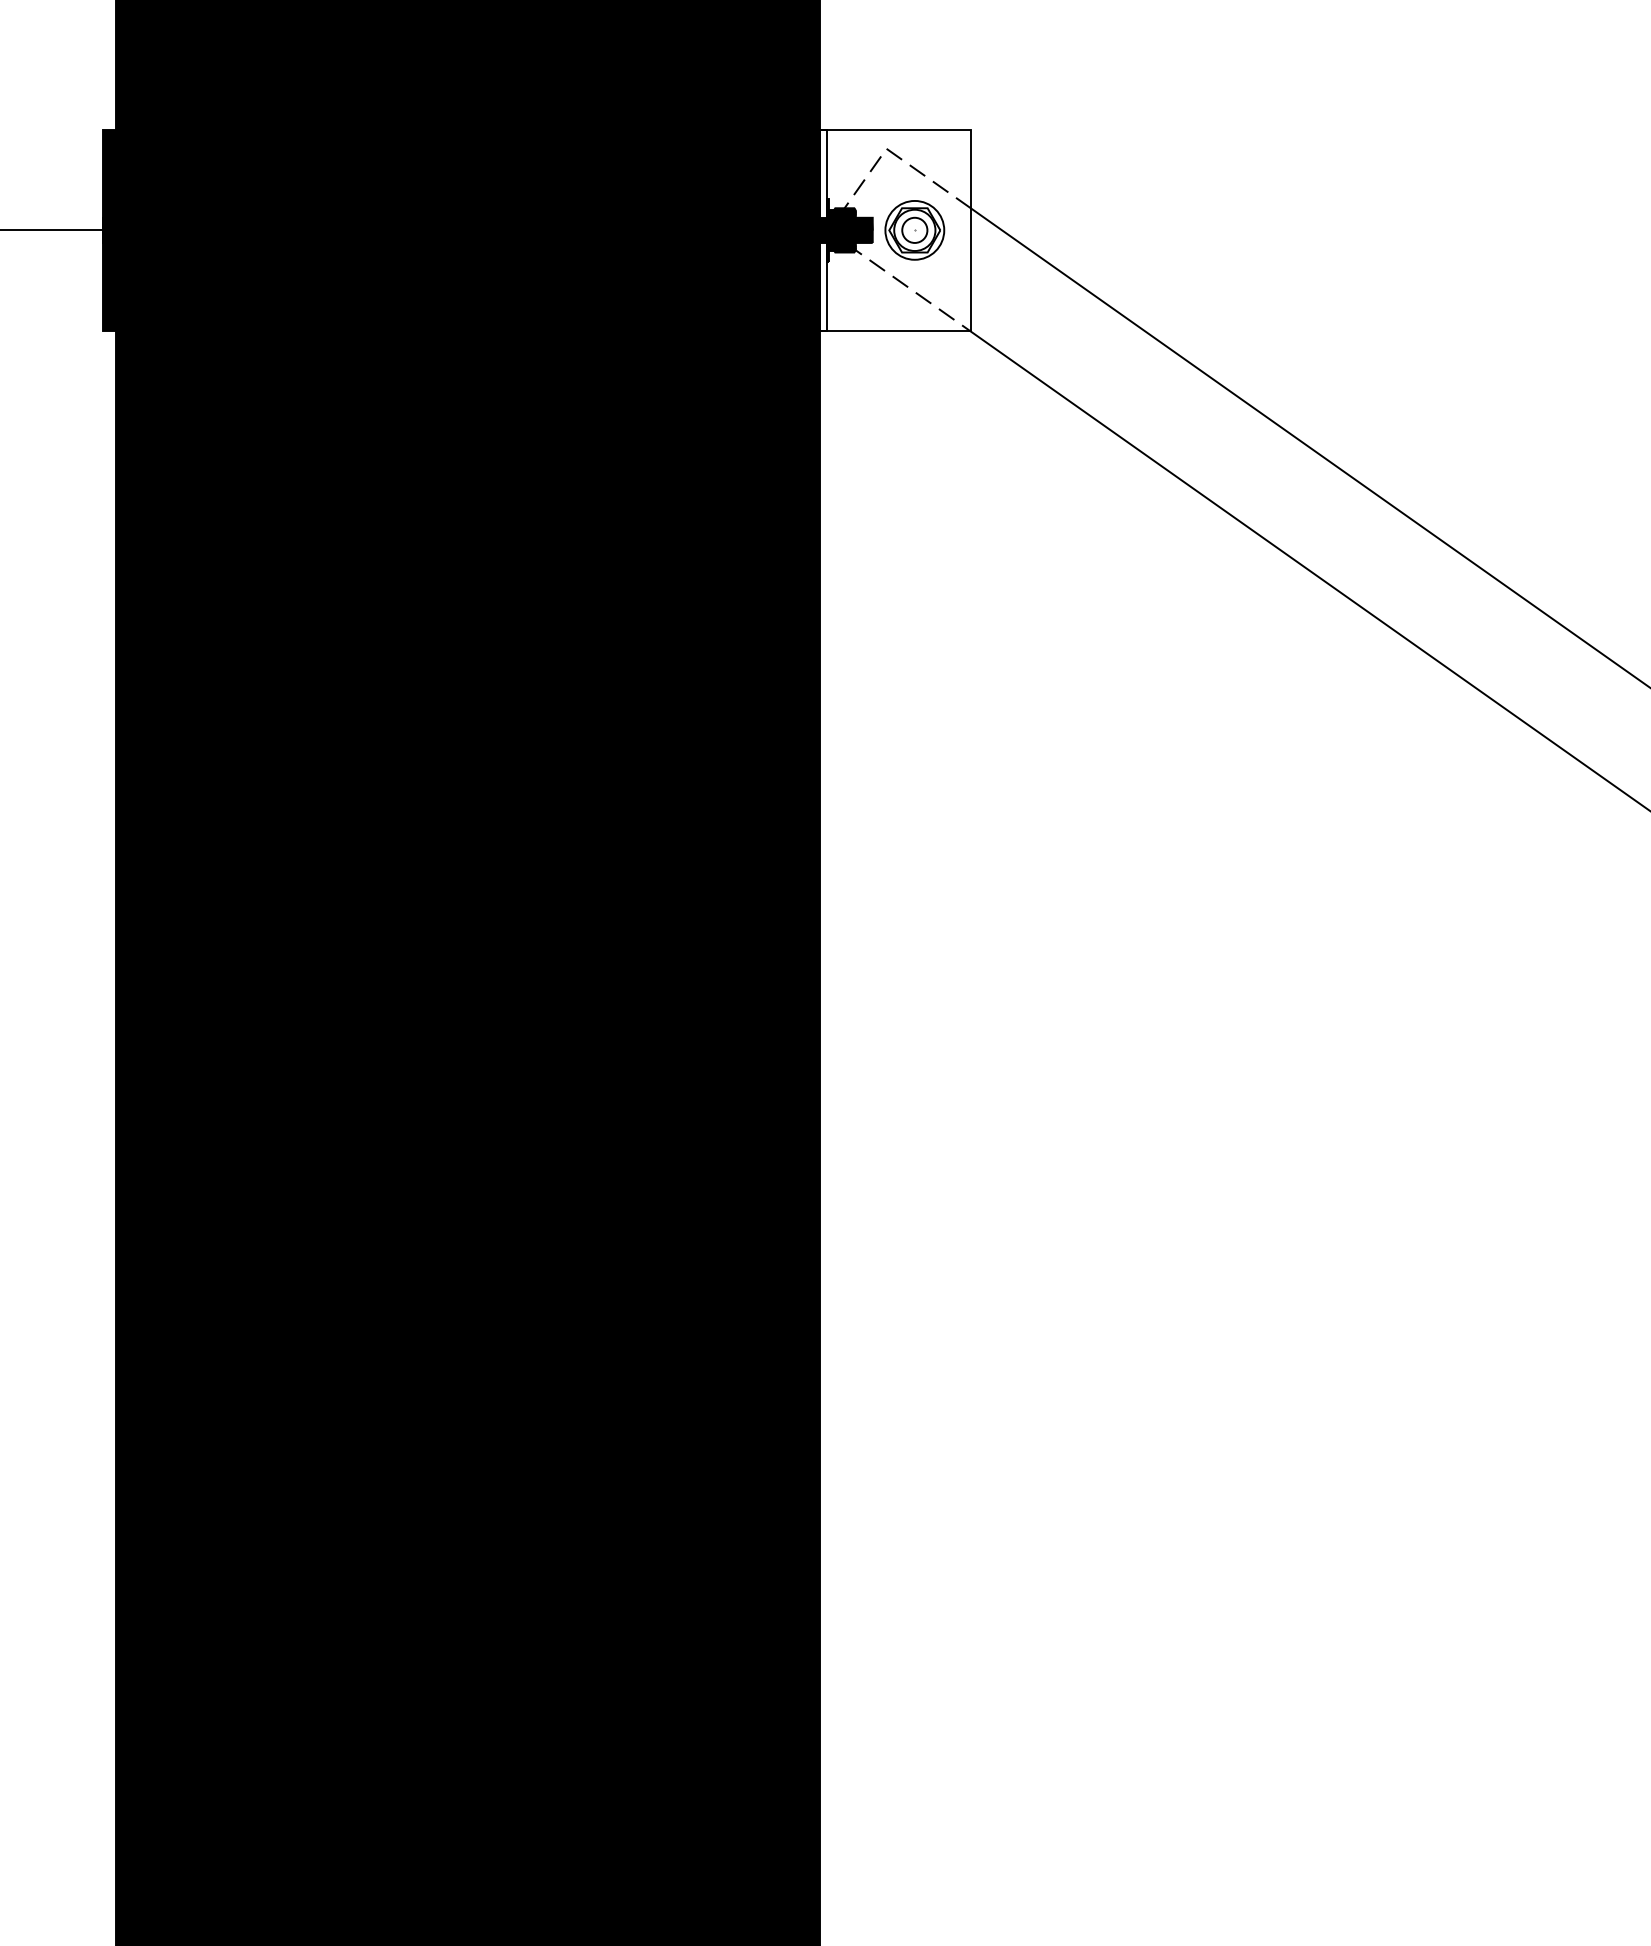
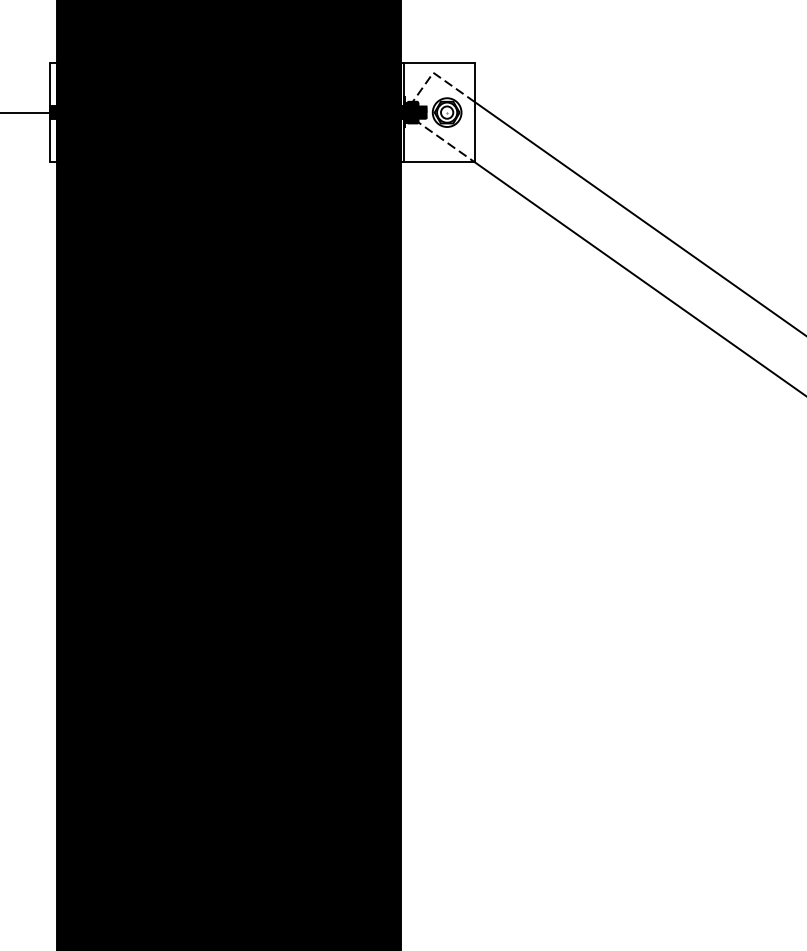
fill: (109, 230) -> (53, 112), removed

